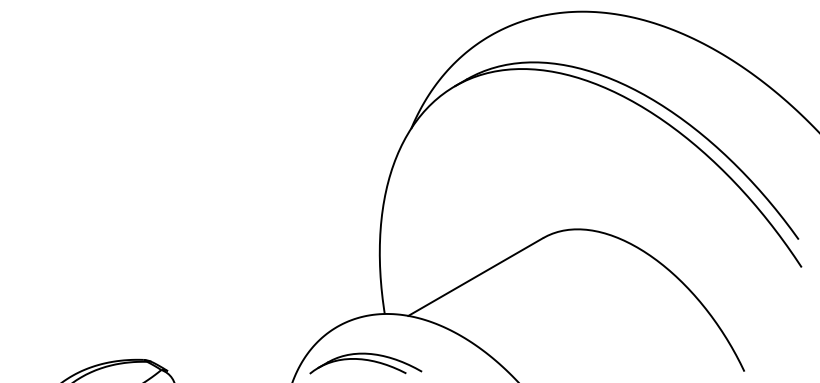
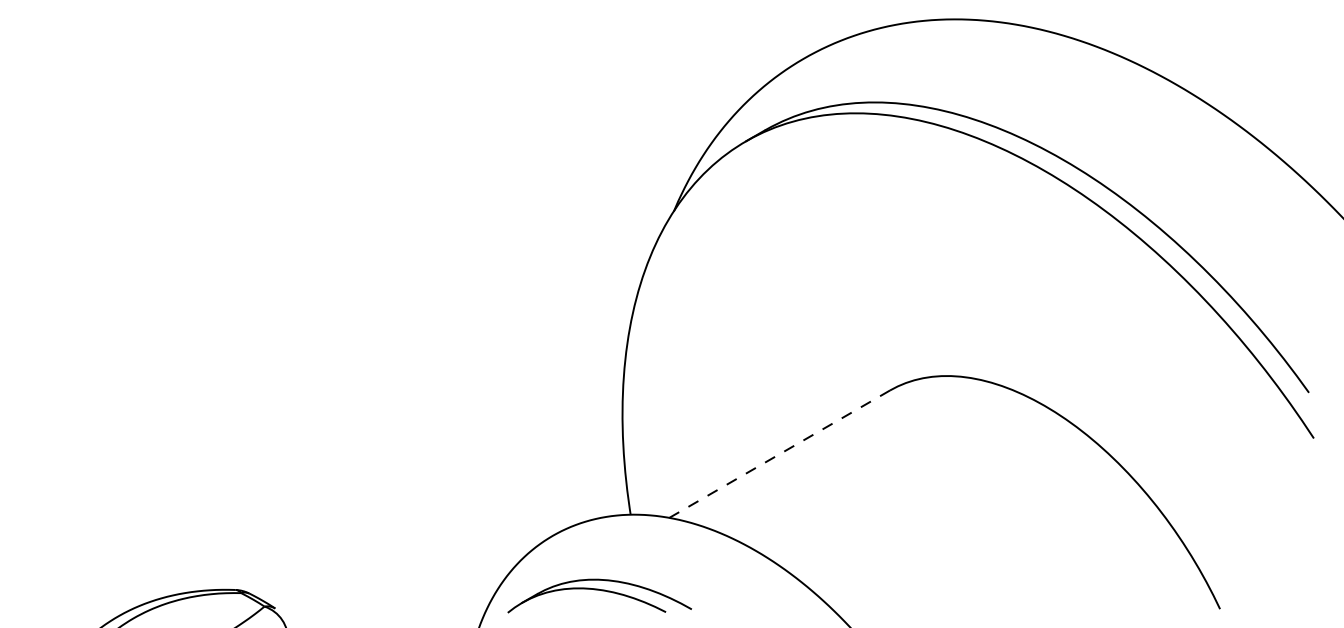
line: (475, 277) -> (779, 454), solid -> dashed

